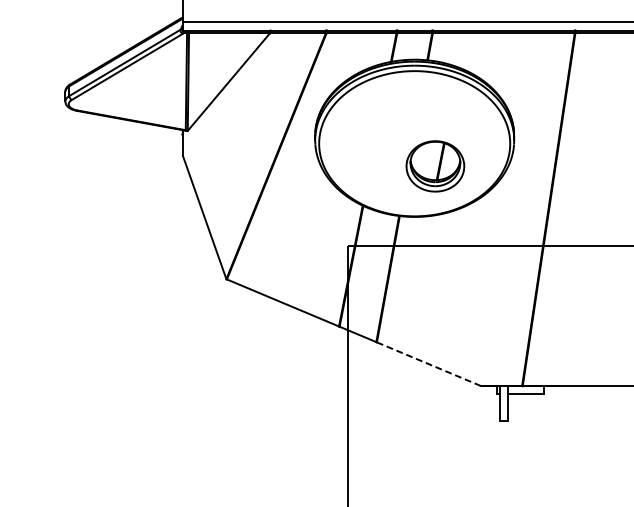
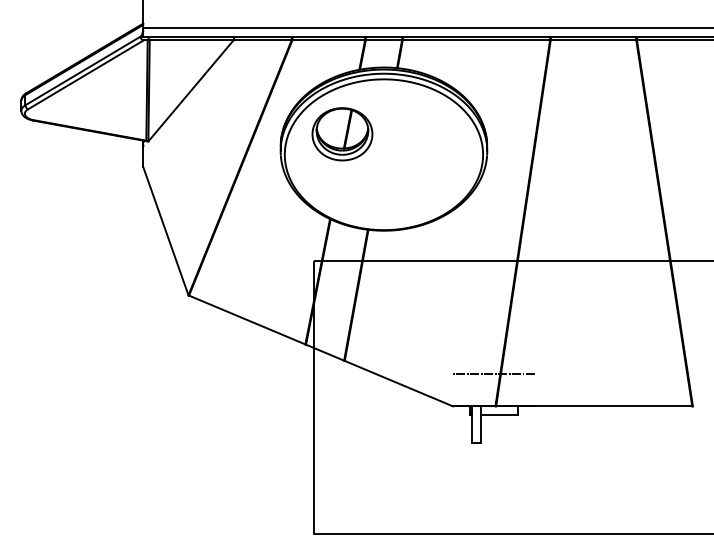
part: (435, 166) -> (342, 134), moved
line: (520, 354) -> (493, 373), added
line: (428, 364) -> (398, 383), dashed -> solid

